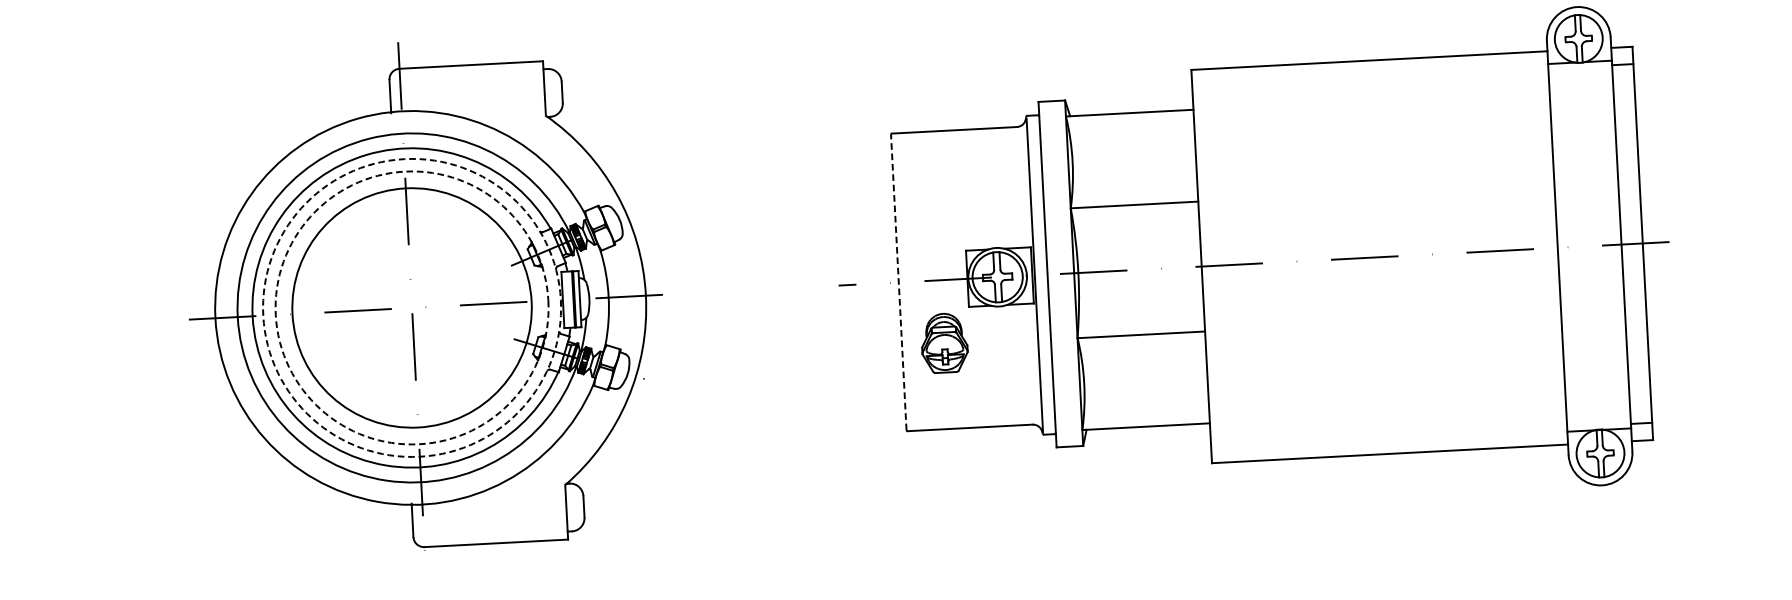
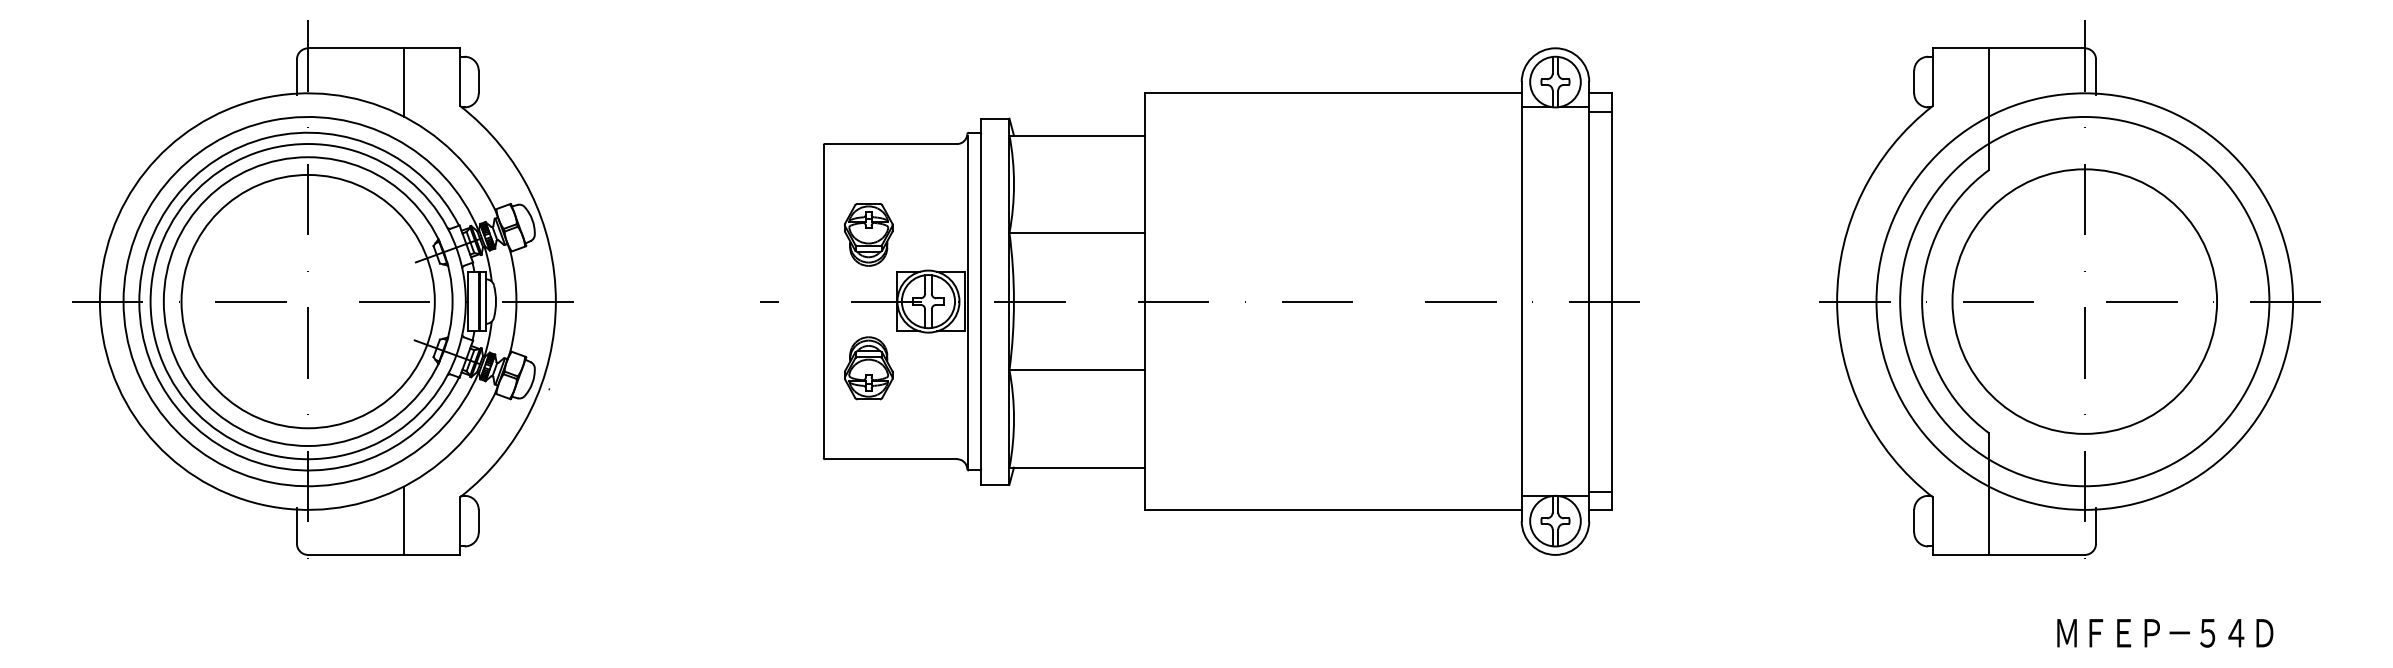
line: (491, 96) -> (403, 82), added
part: (937, 216) -> (868, 234), added
line: (898, 282) -> (823, 301), dashed -> solid
circle: (411, 307) -> (307, 301), dashed -> solid
circle: (411, 307) -> (307, 301), dashed -> solid
line: (512, 509) -> (403, 520), added

